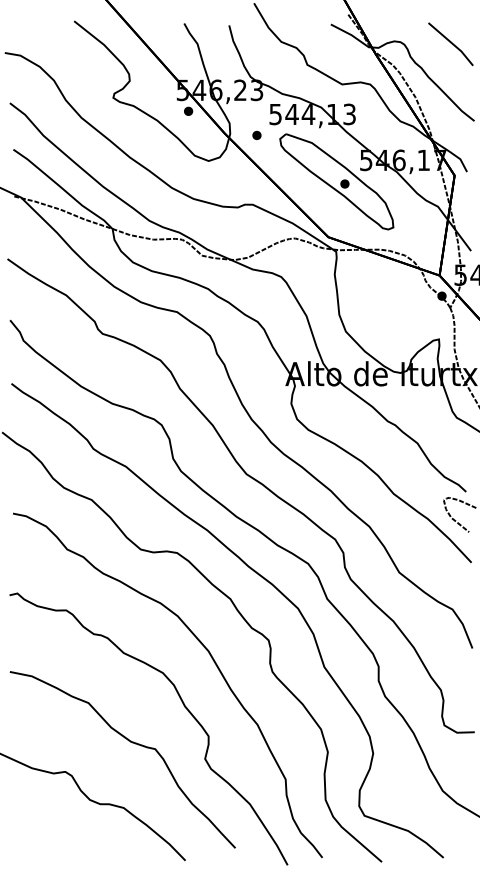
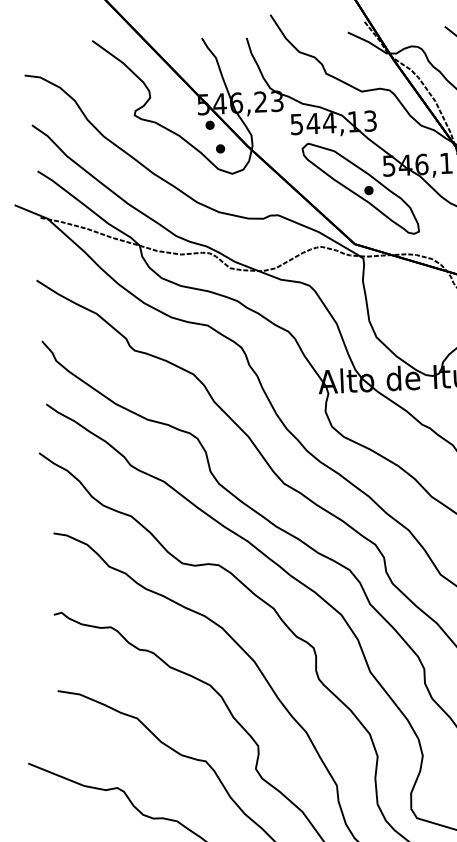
part: (256, 134) -> (220, 147), moved

